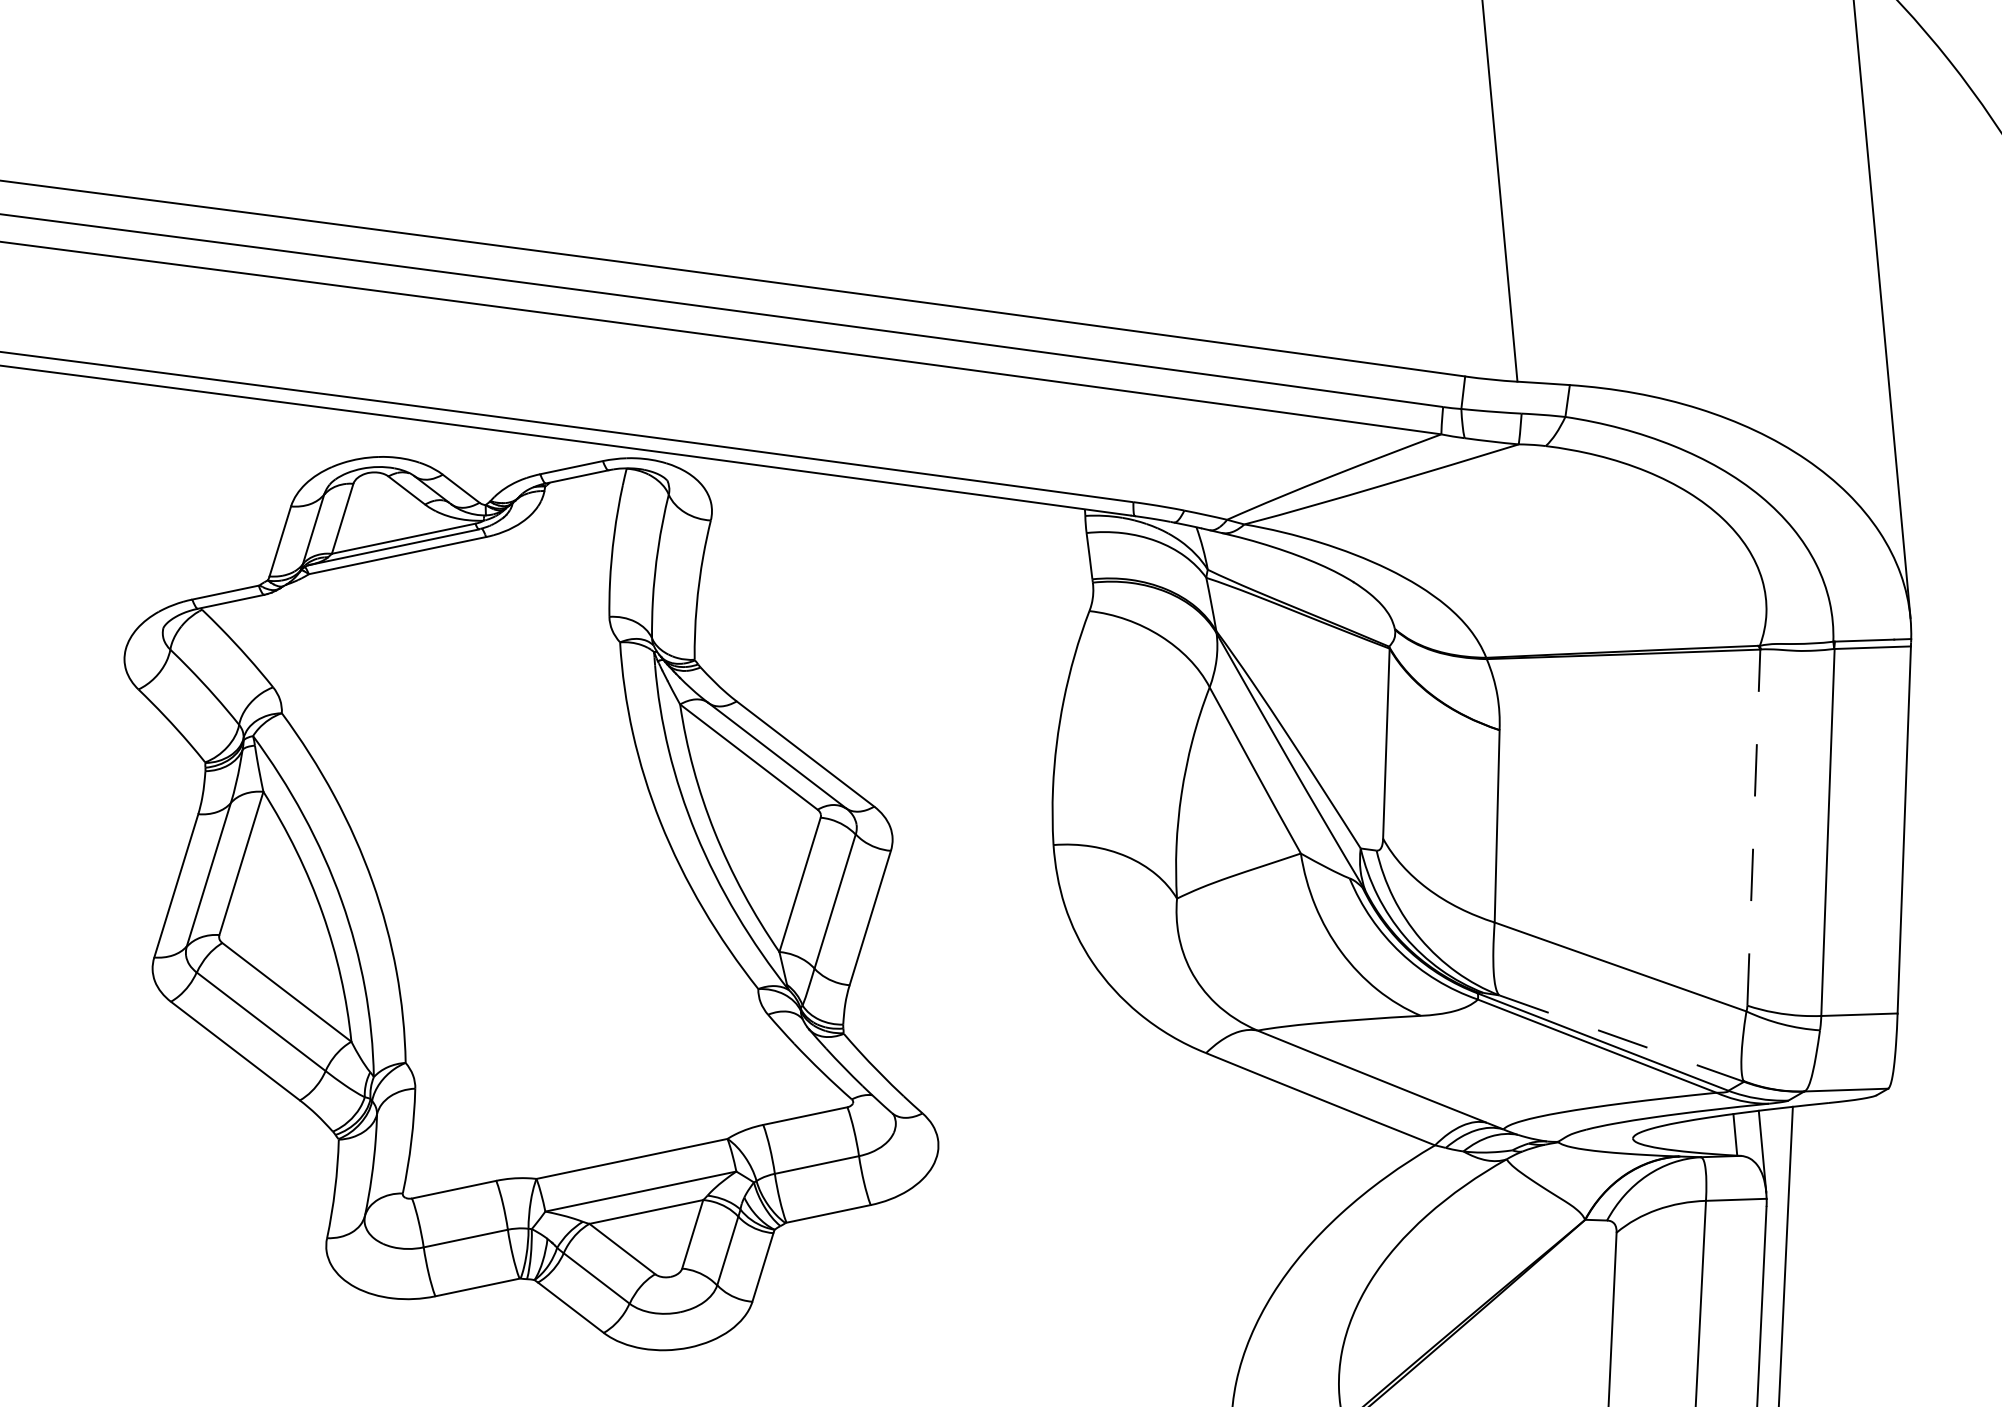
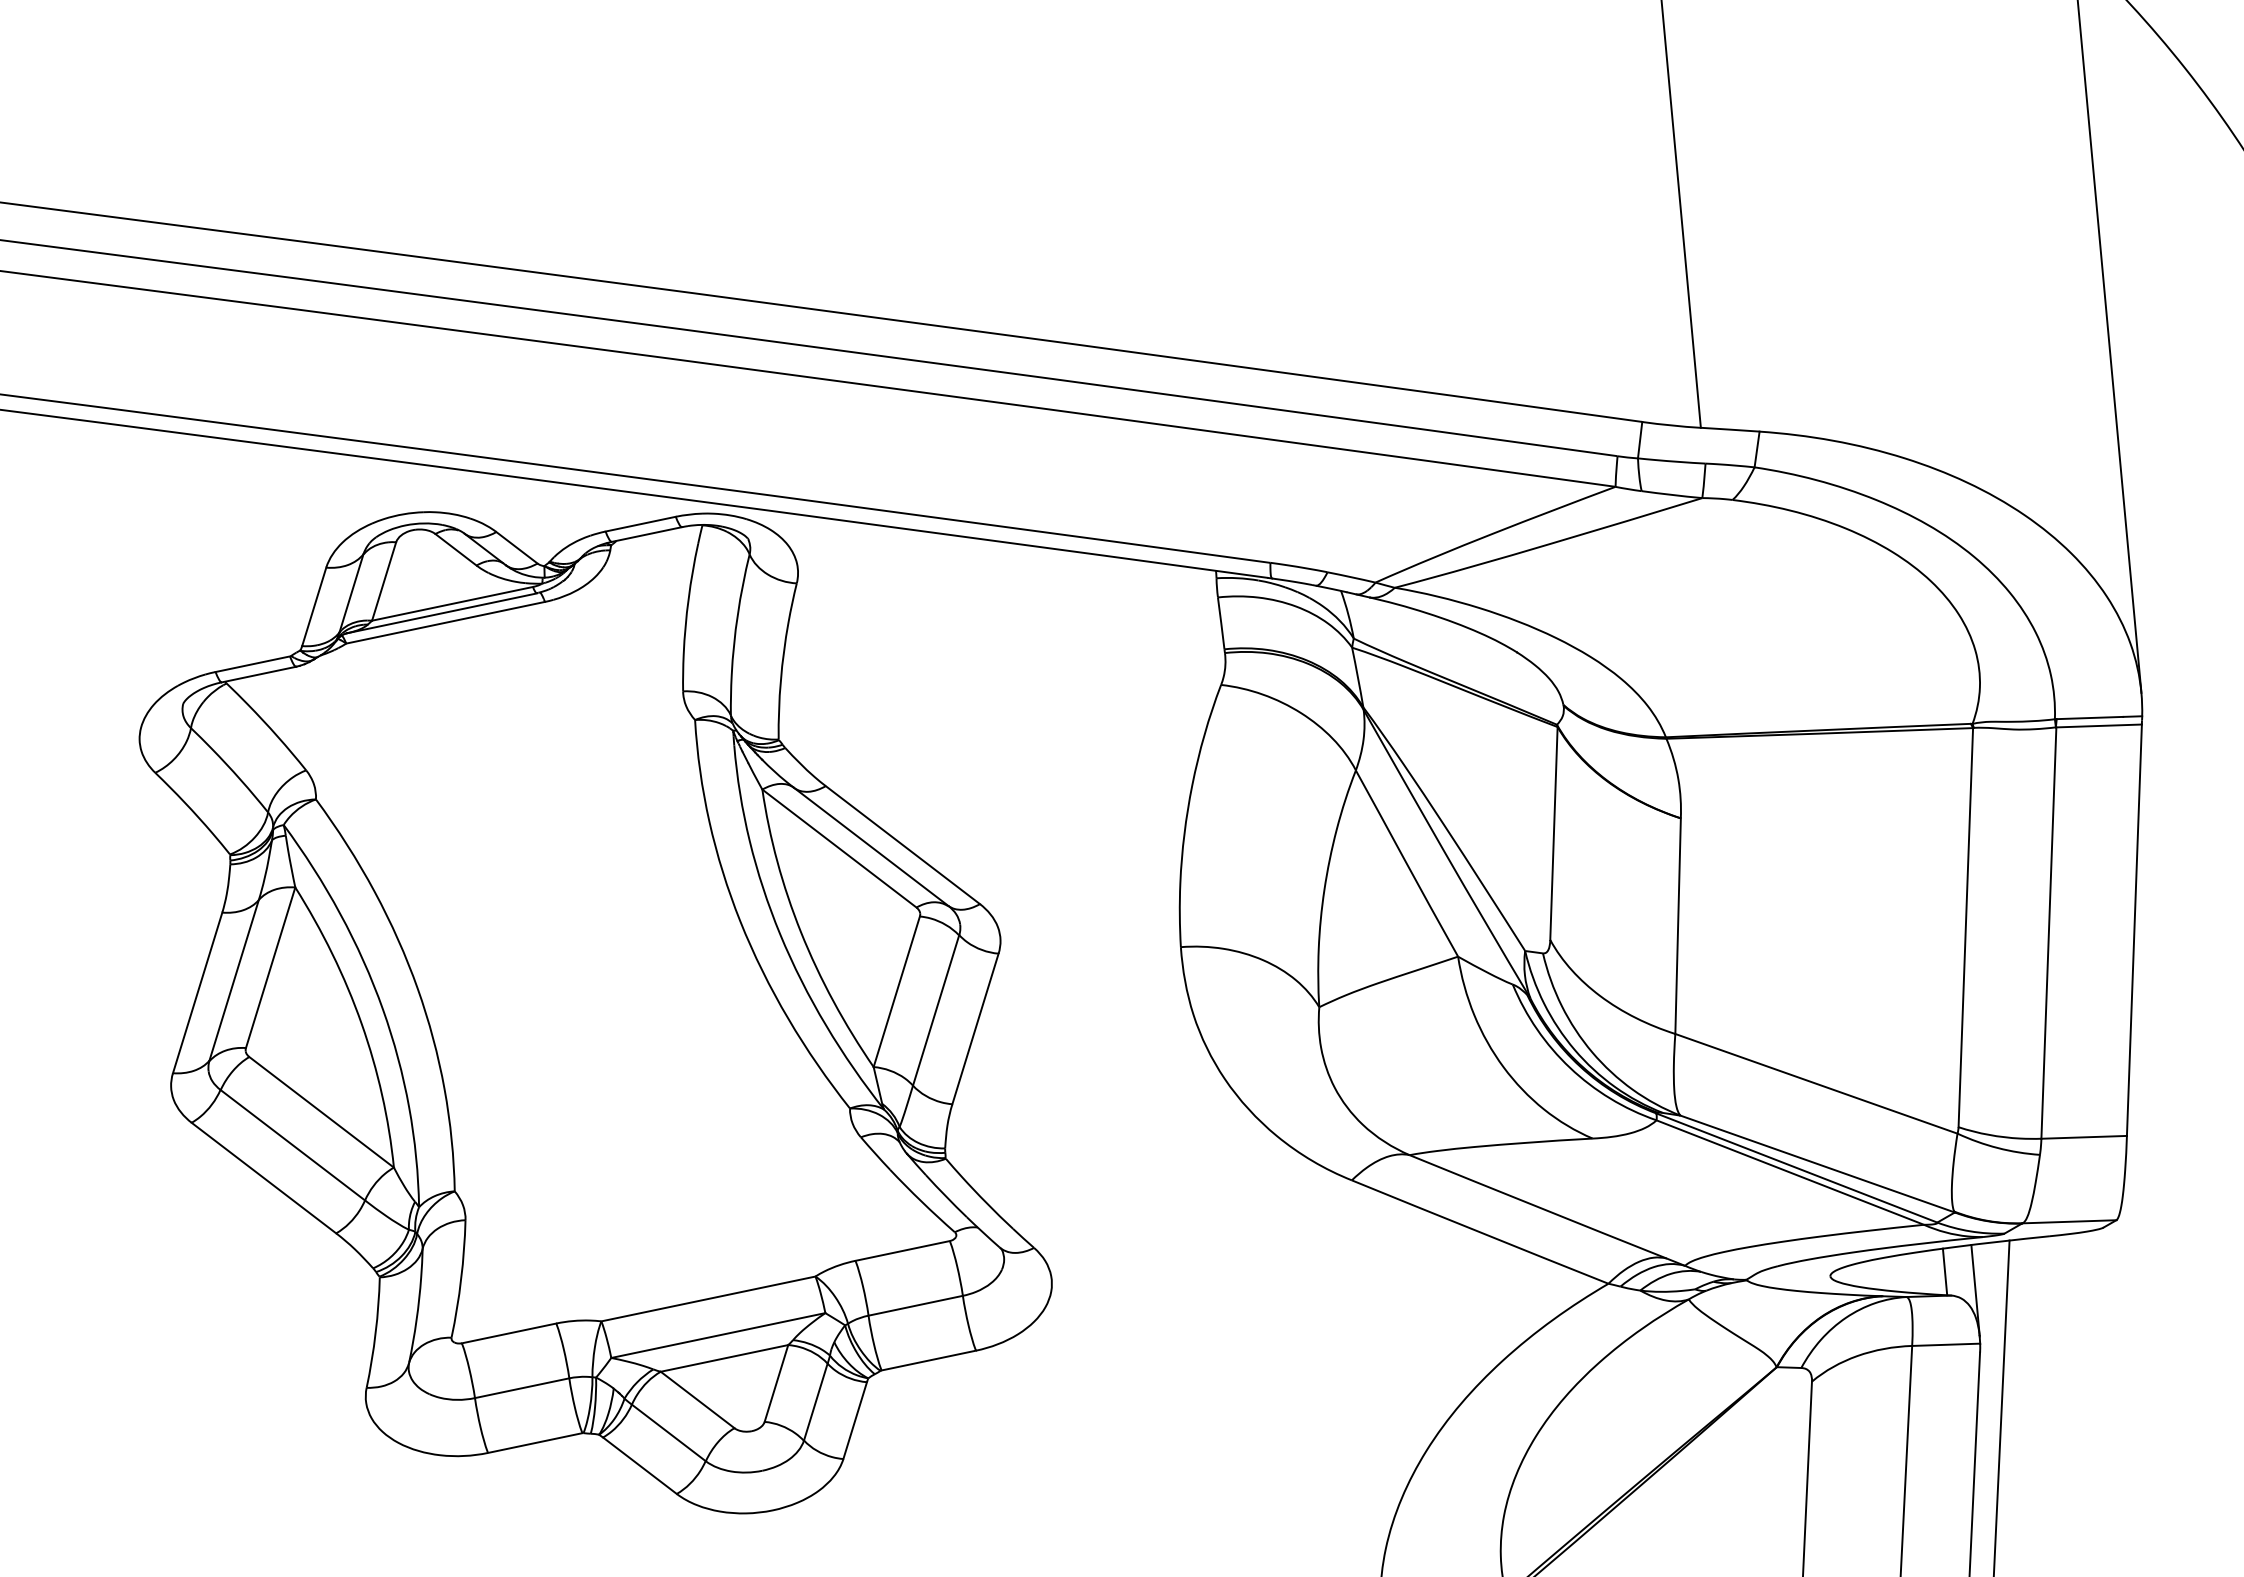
line: (1753, 827) -> (1965, 927), dashed -> solid
line: (1622, 1038) -> (1818, 1164), dashed -> solid

